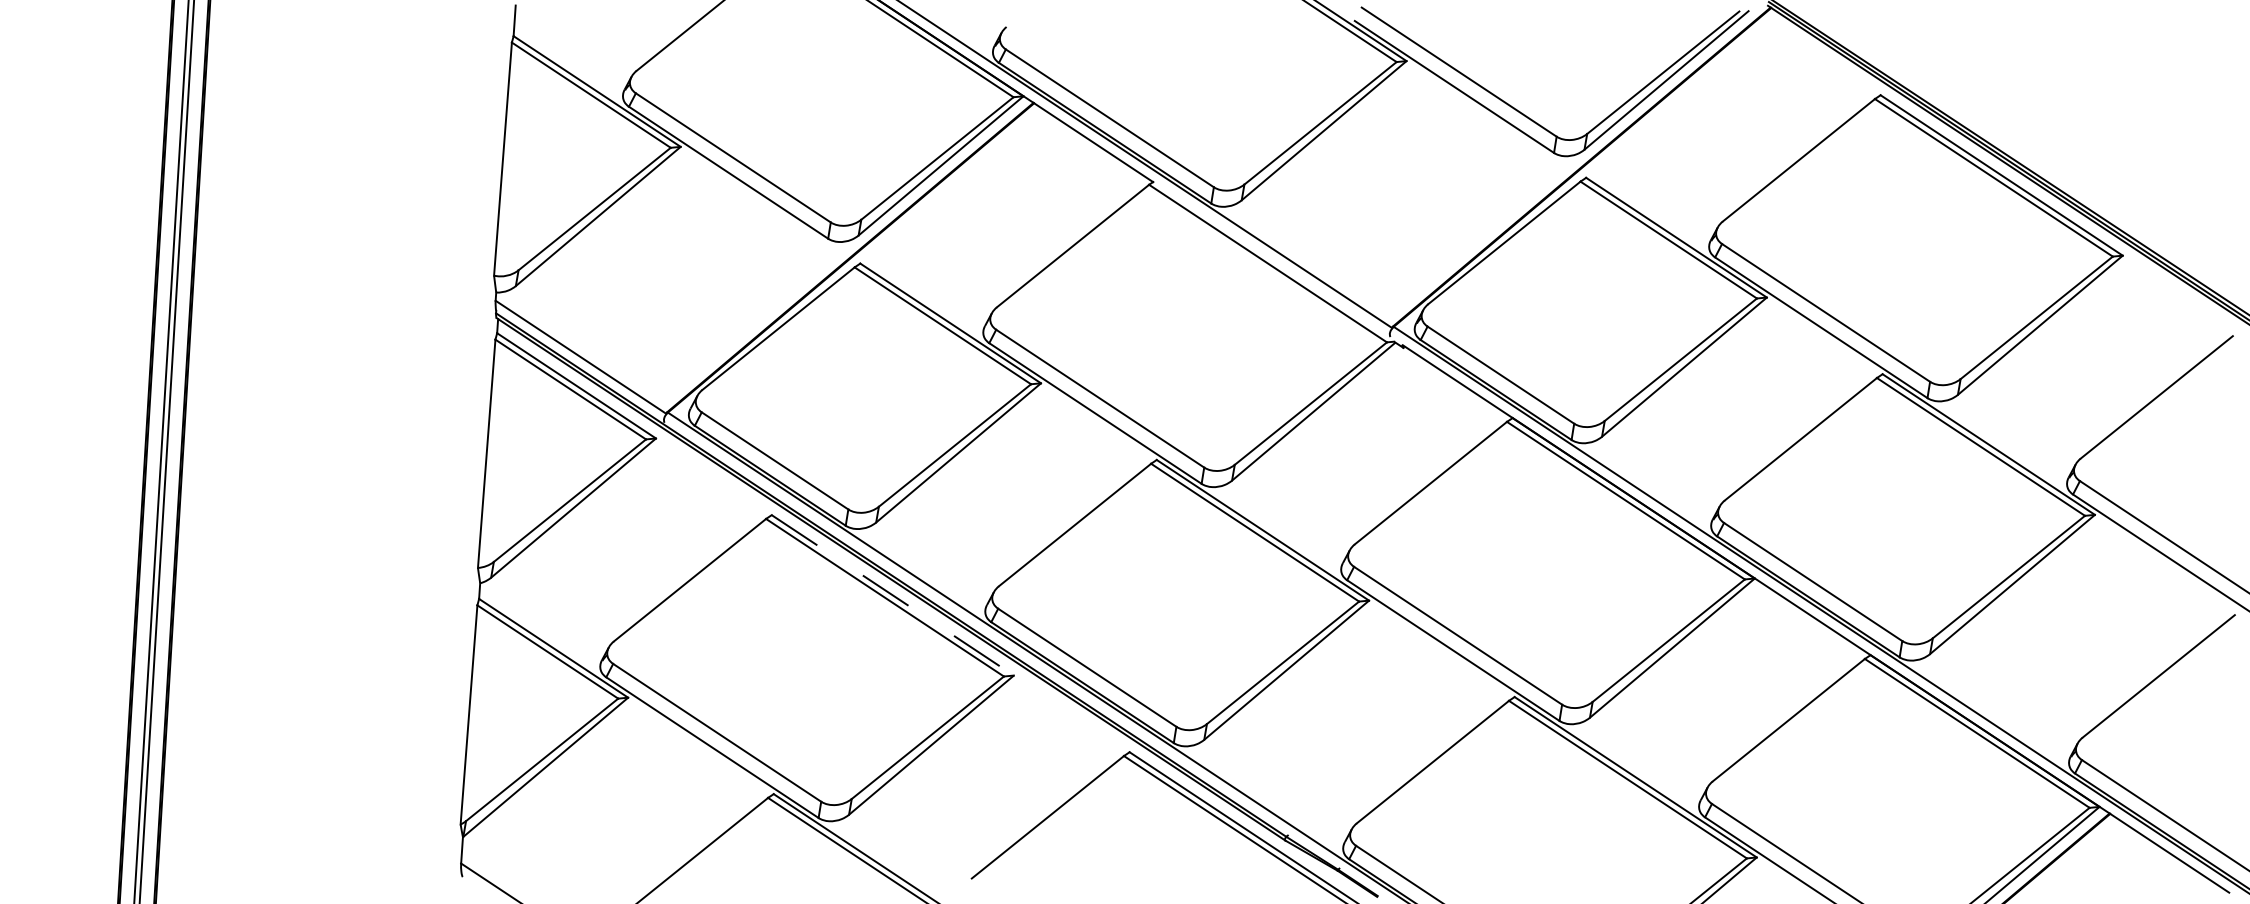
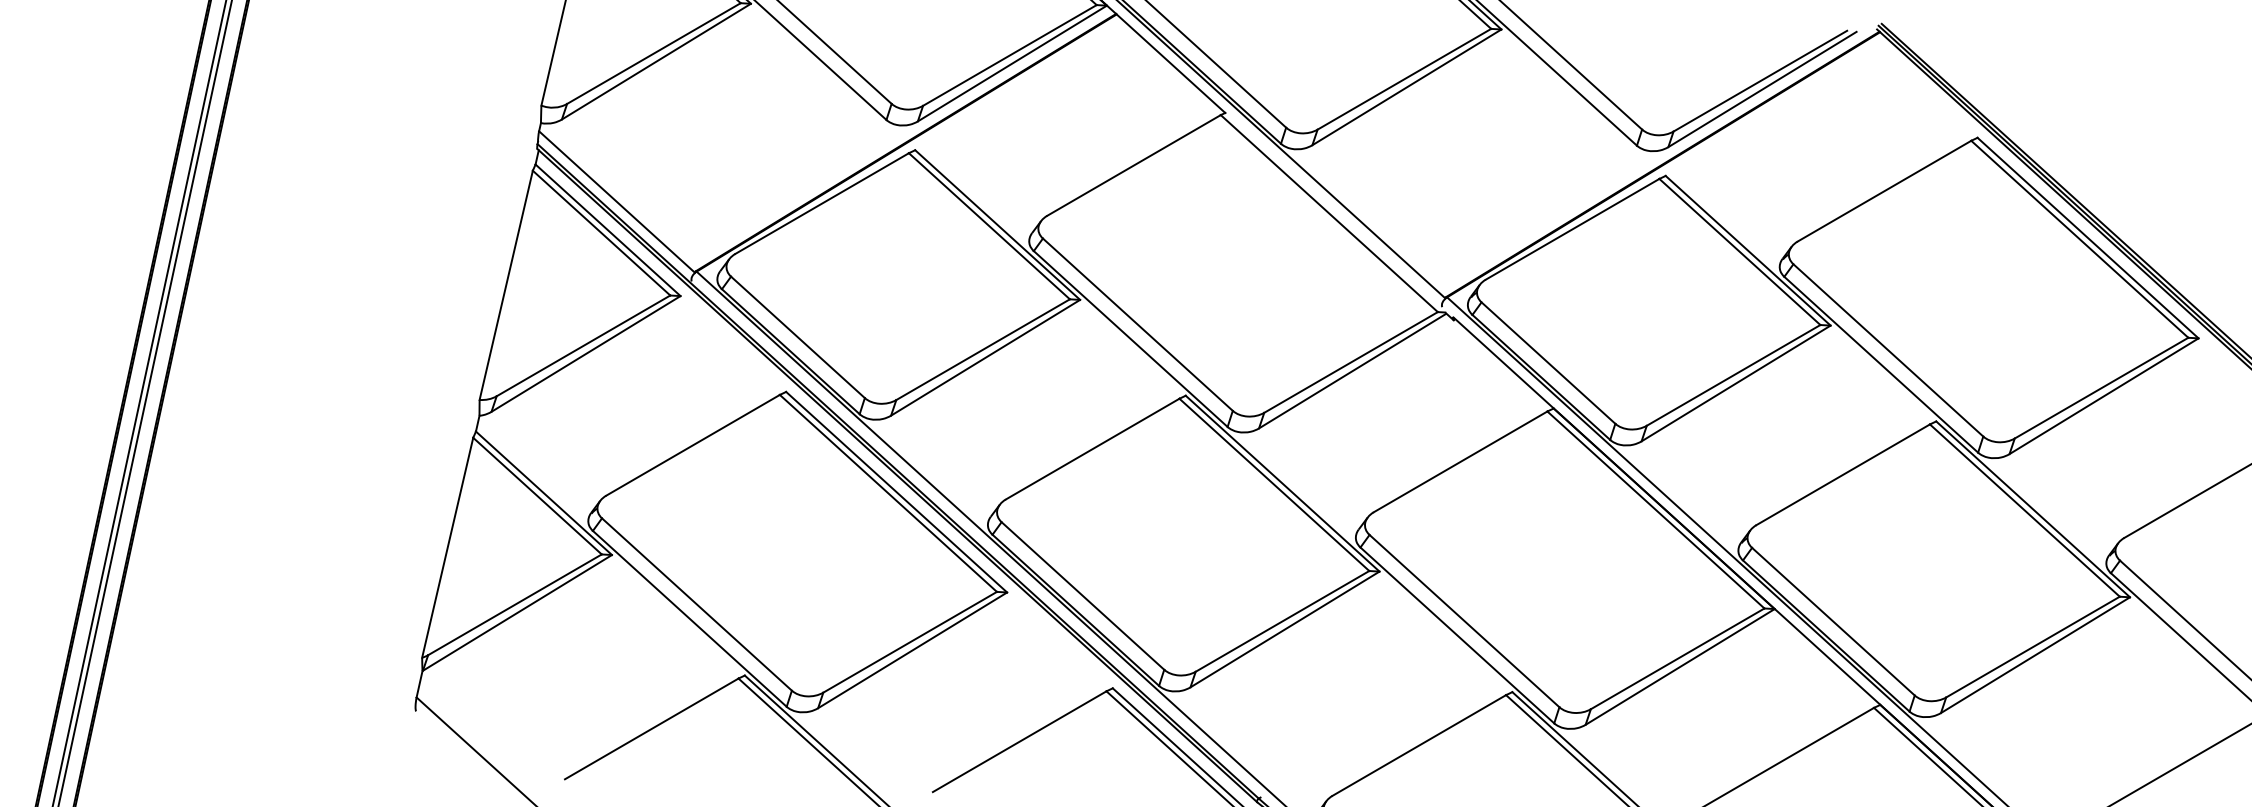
line: (893, 595) -> (897, 492), dashed -> solid

